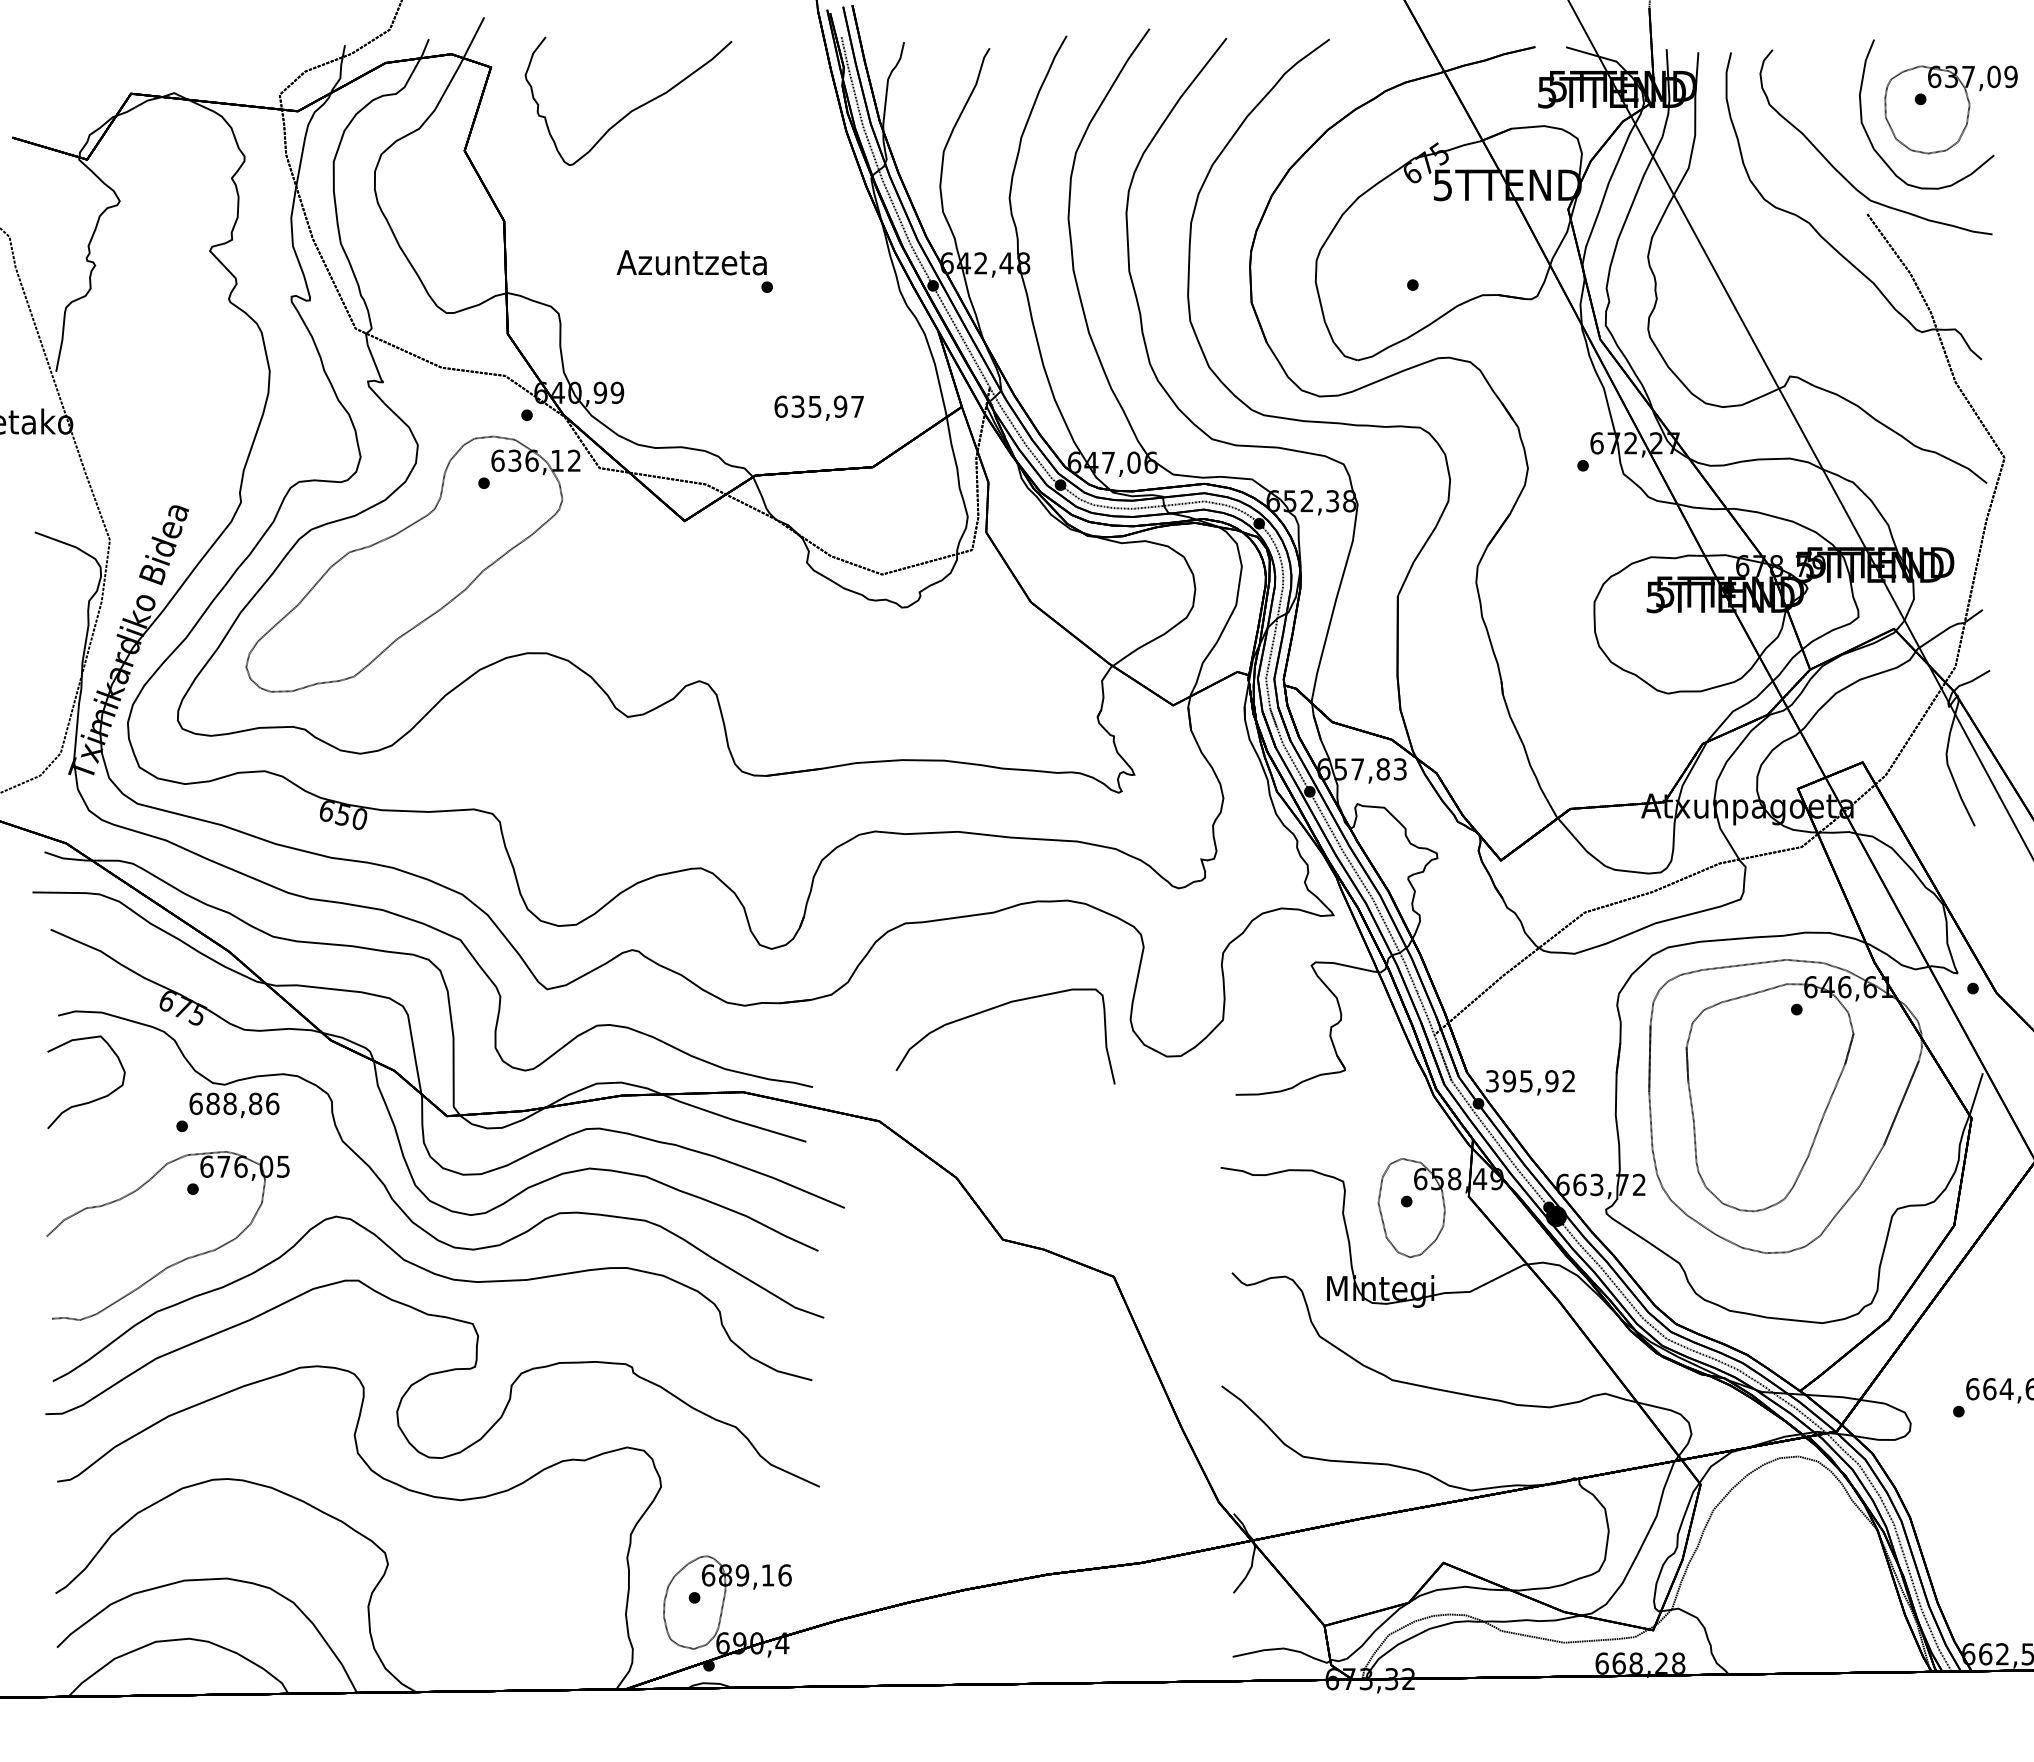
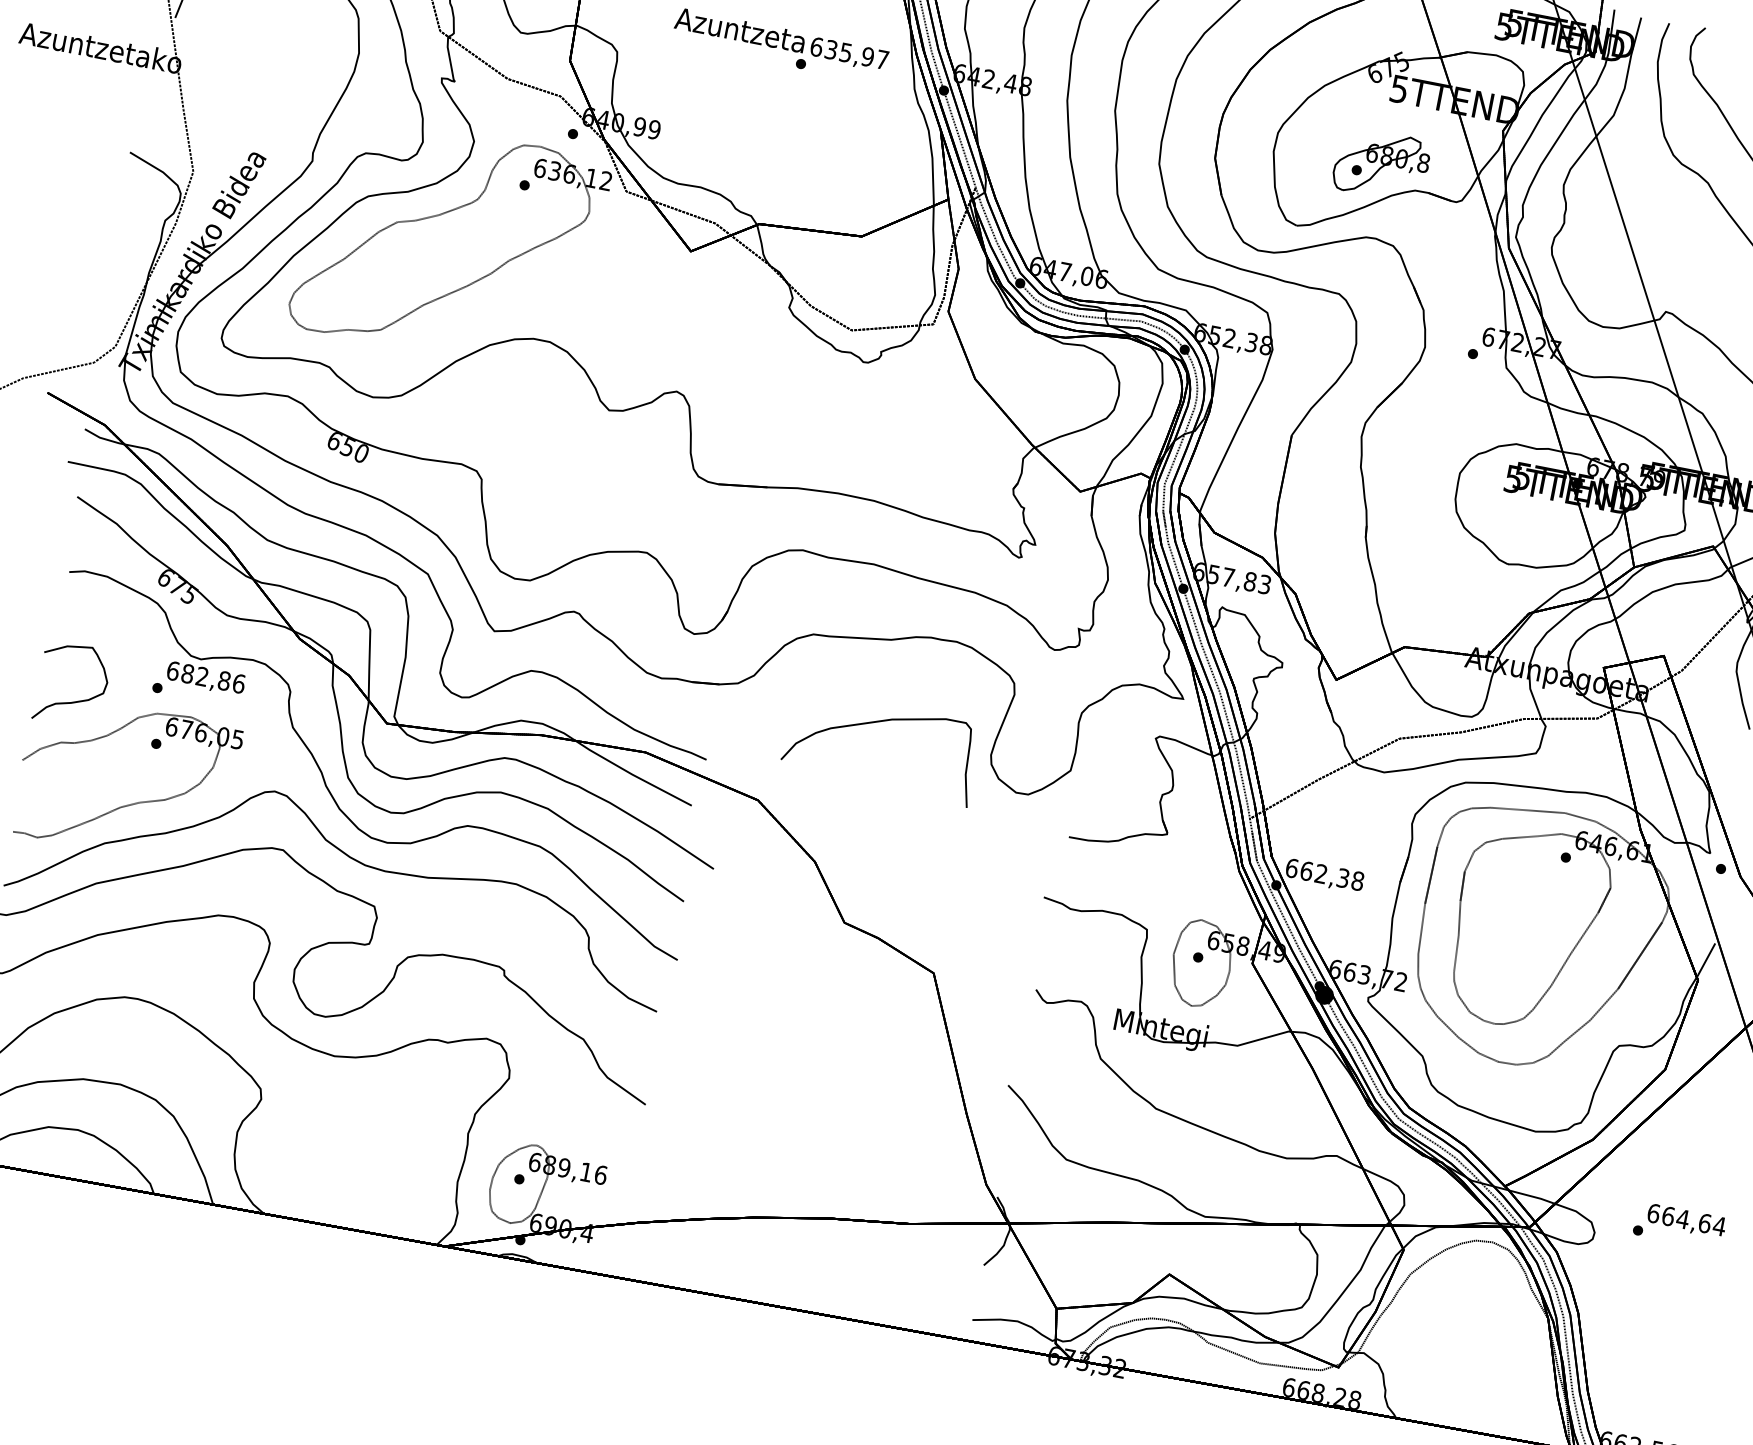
part: (1439, 273) -> (1381, 164), added
text: (818, 407) -> (848, 53), moved
text: (1530, 1081) -> (1324, 874), 395,92 -> 662,38
curve: (91, 1100) -> (73, 701), moved
text: (229, 1103) -> (201, 676), 688,86 -> 682,86

